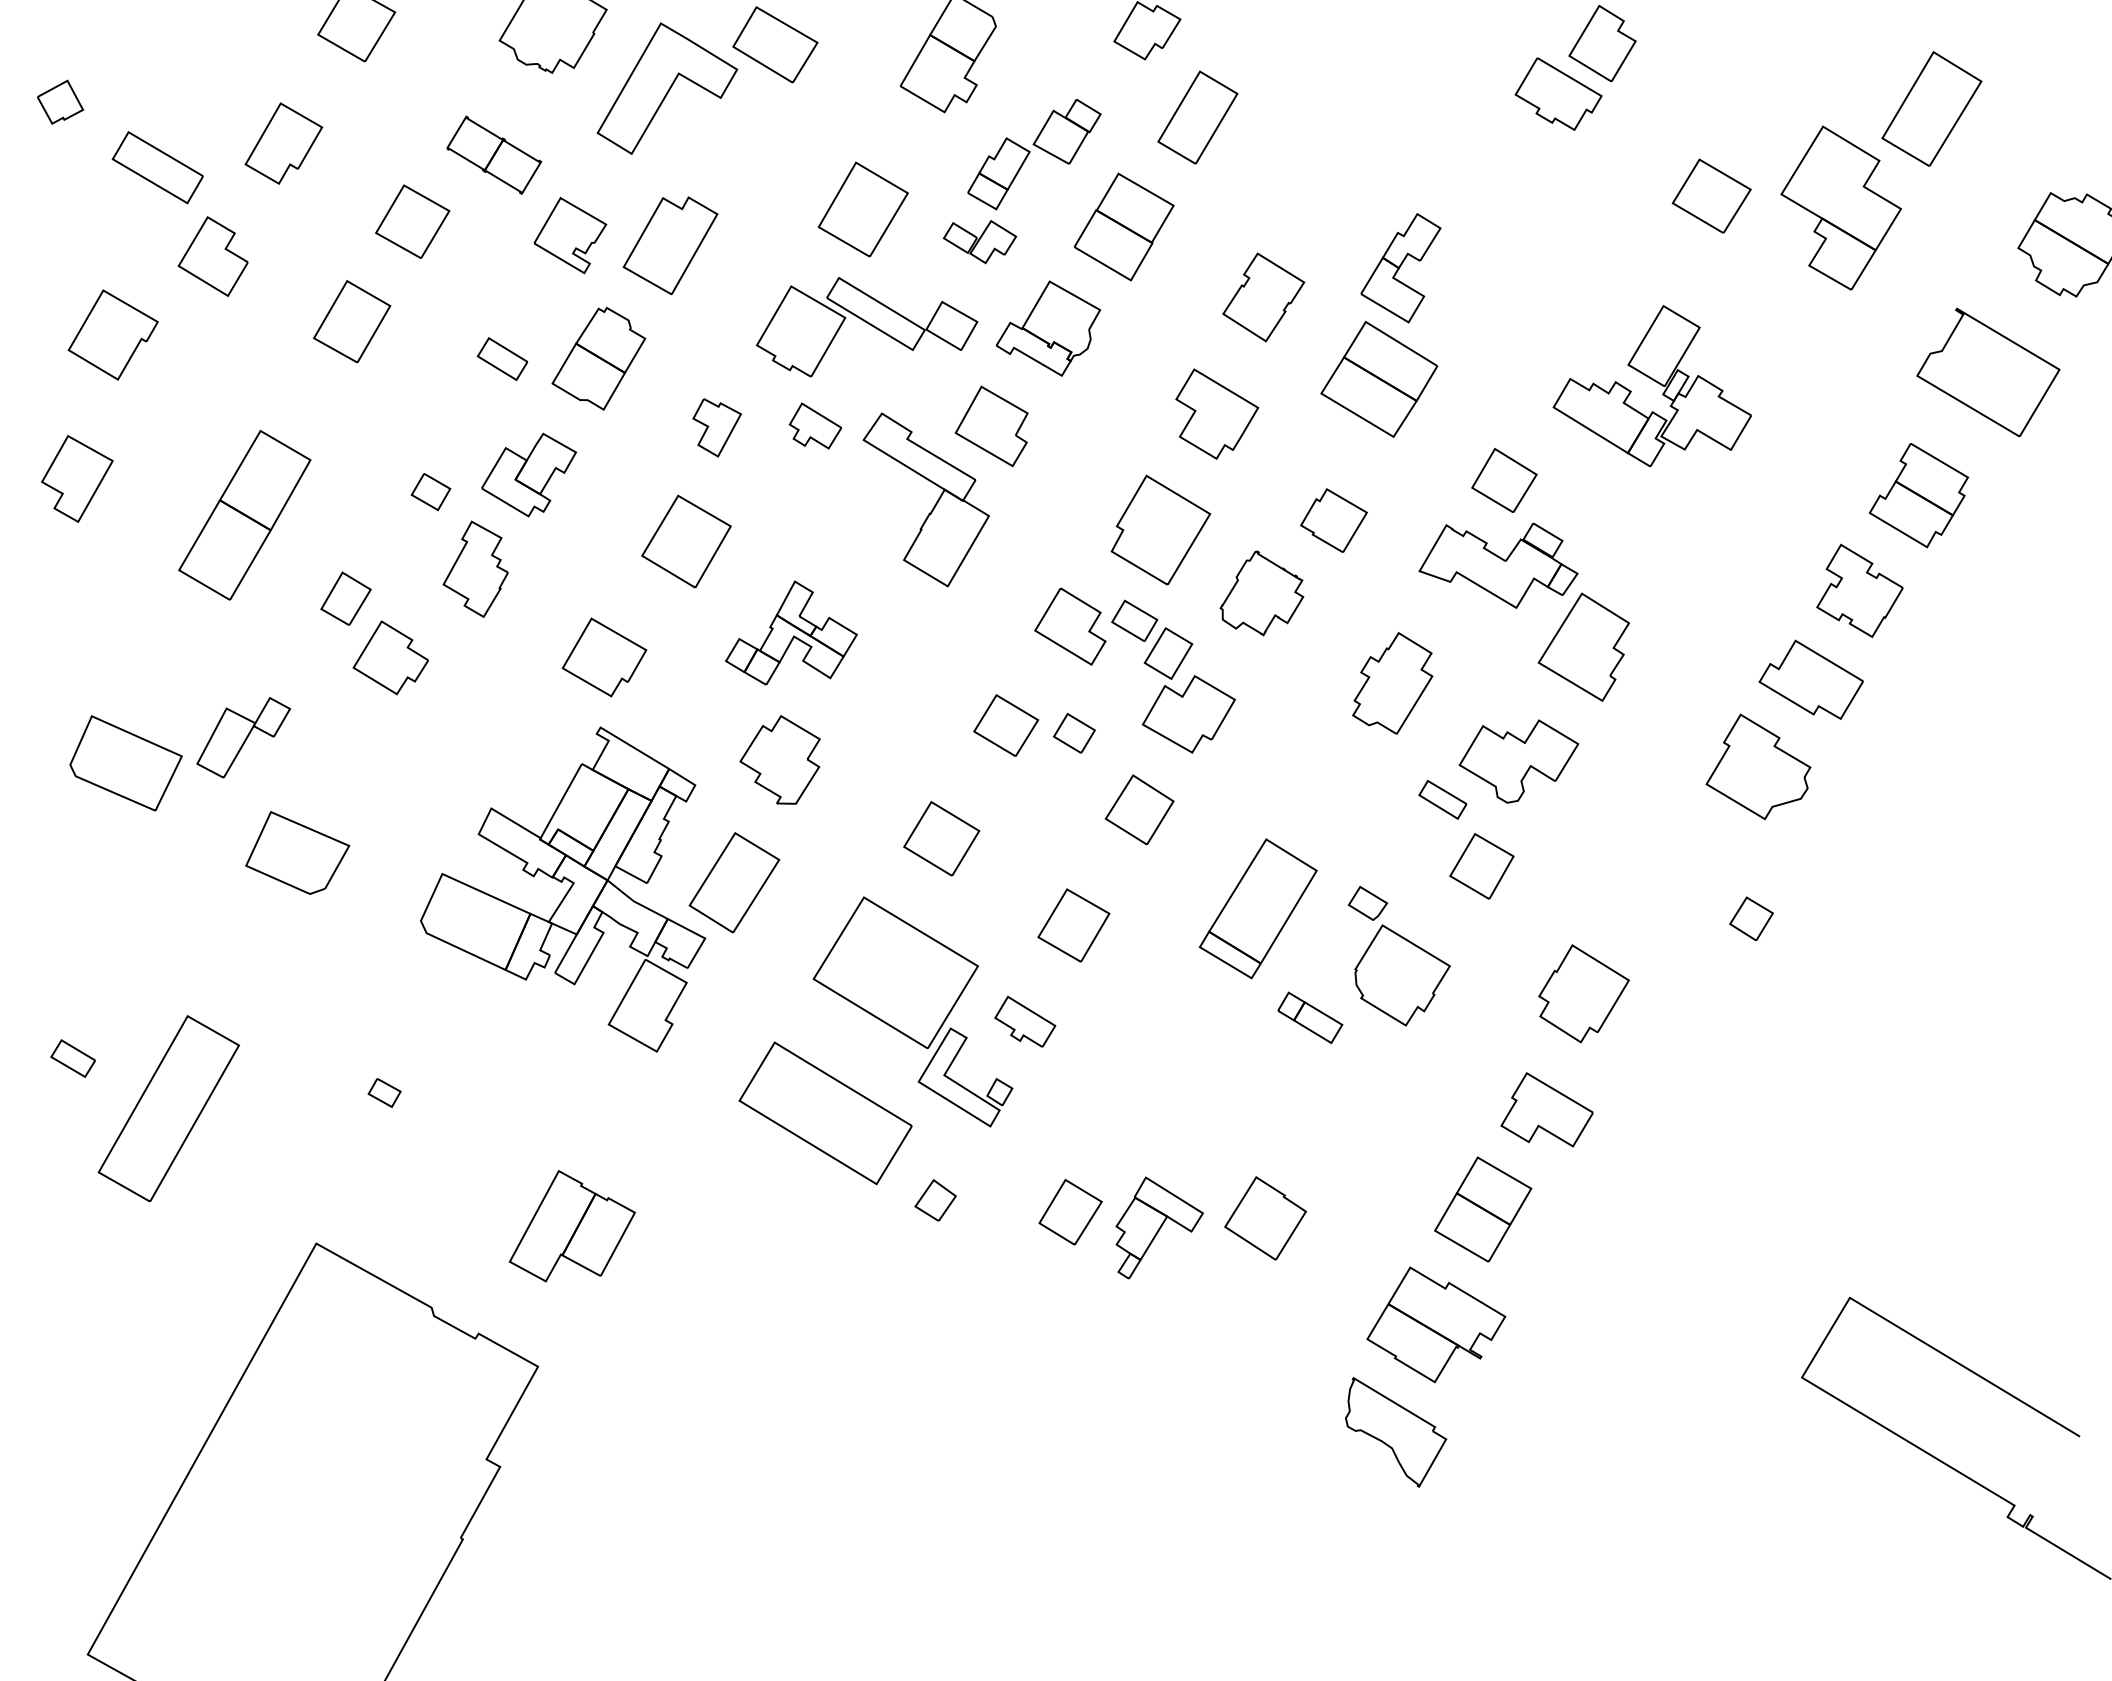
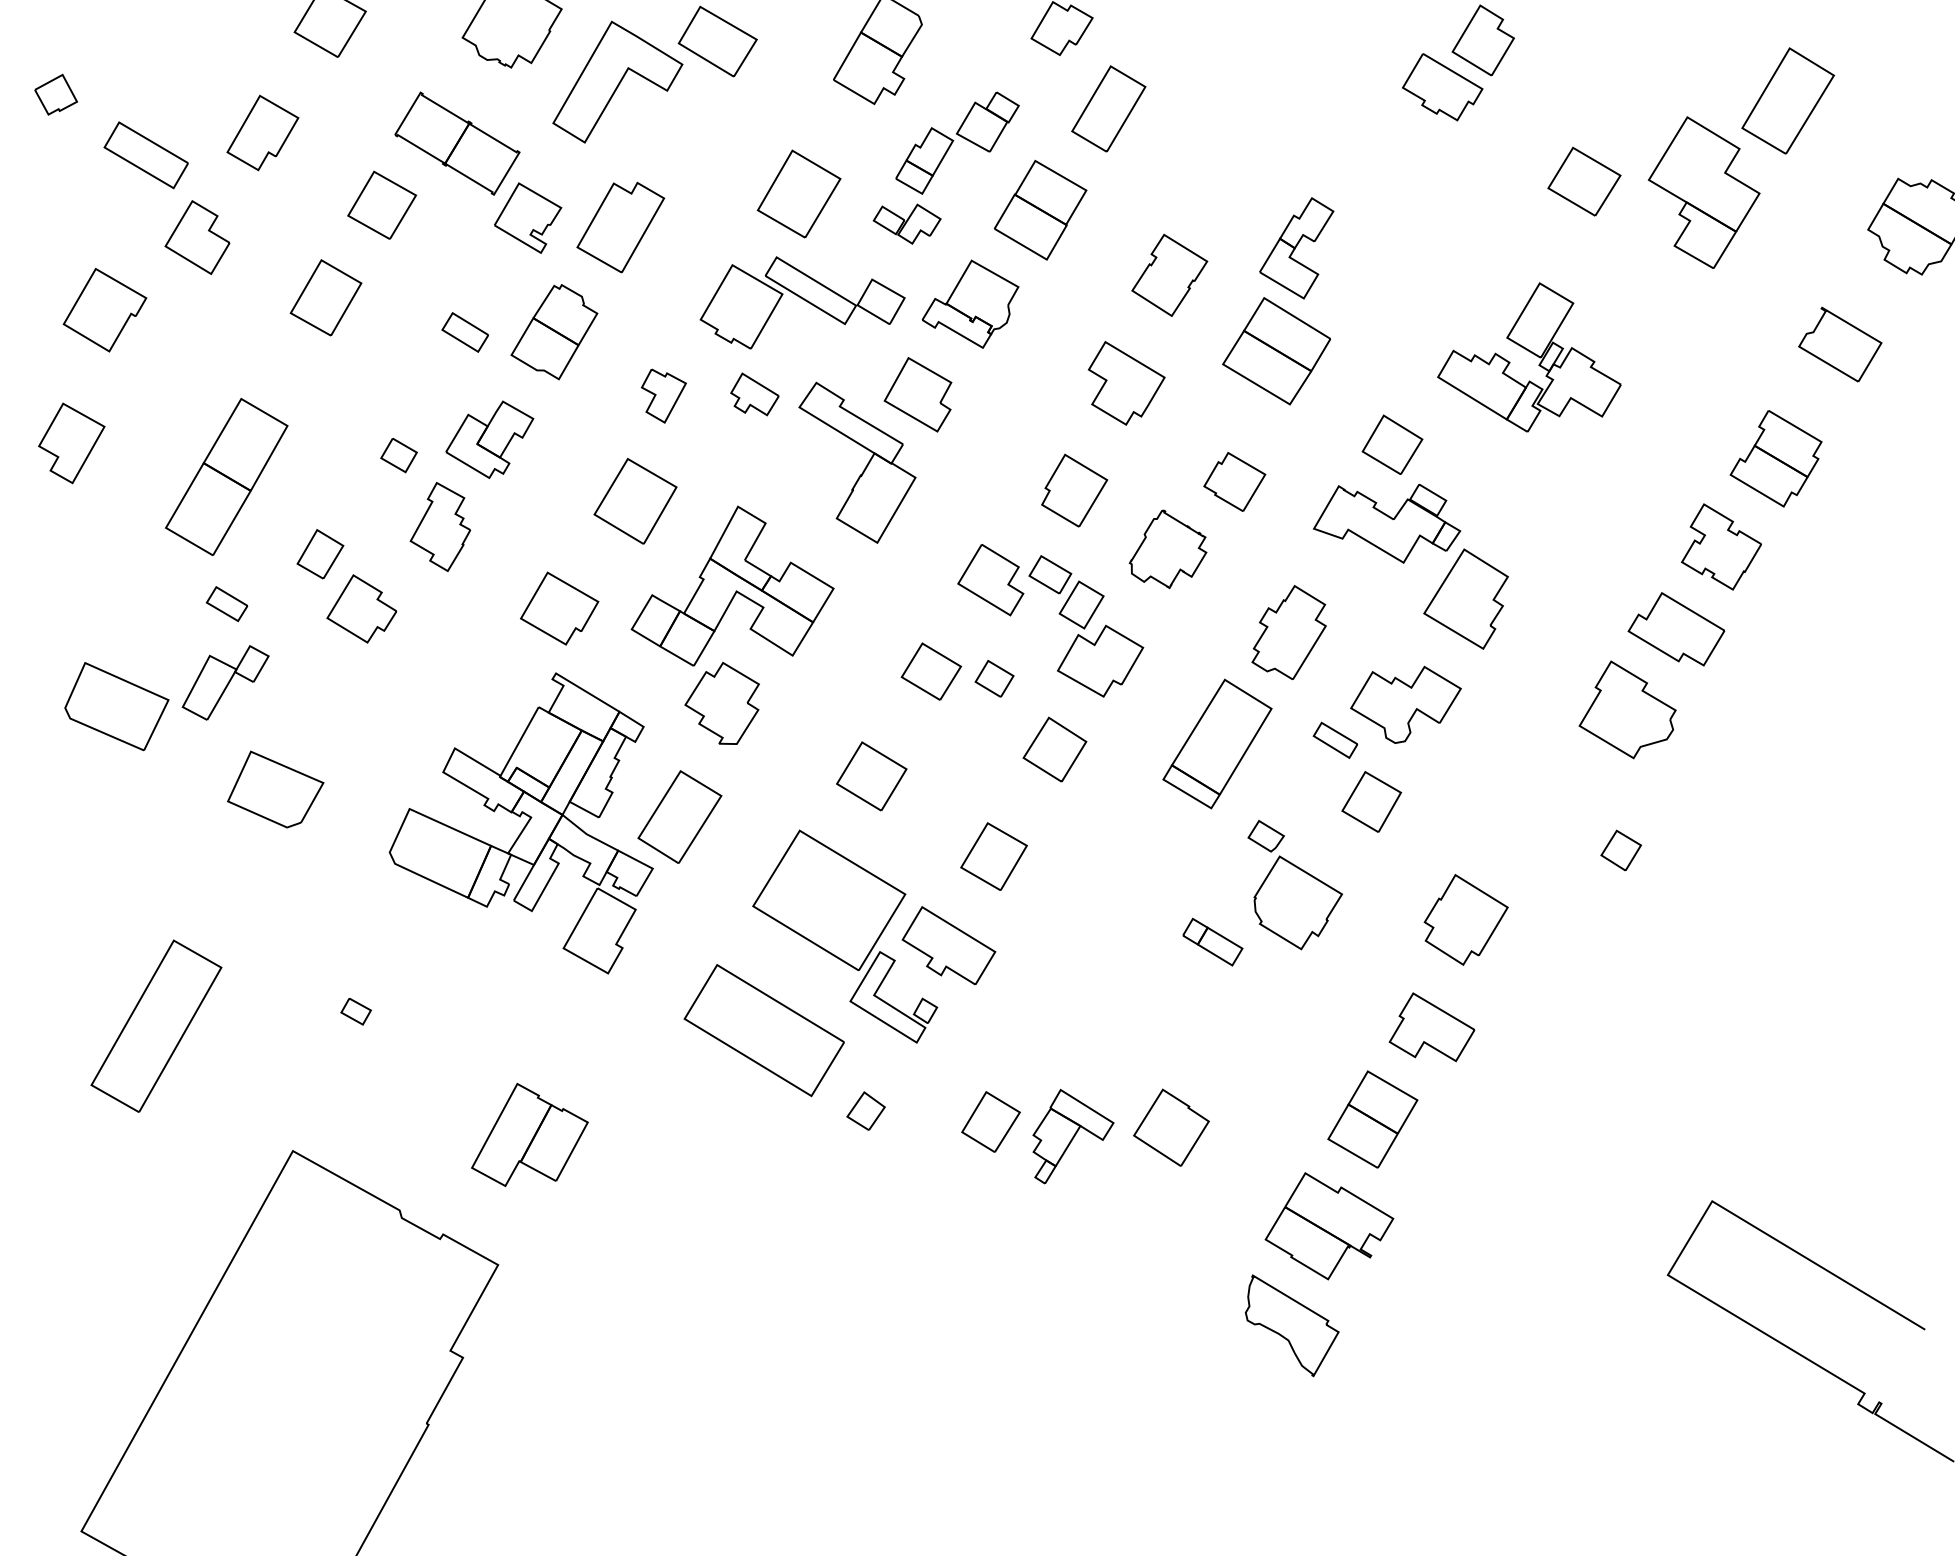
part: (494, 155) -> (457, 144), size x1.43
part: (1987, 371) -> (1839, 343), size x0.62
part: (1160, 529) -> (1074, 490), size x0.71
part: (791, 632) -> (732, 585), size x1.67
part: (1257, 908) -> (1216, 743), moved
part: (1025, 1021) -> (949, 945), size x1.67
part: (72, 1058) -> (226, 604), moved

